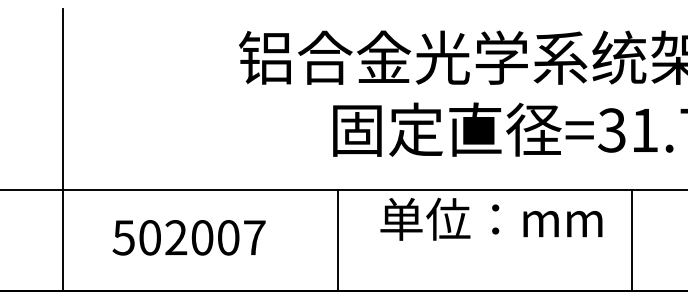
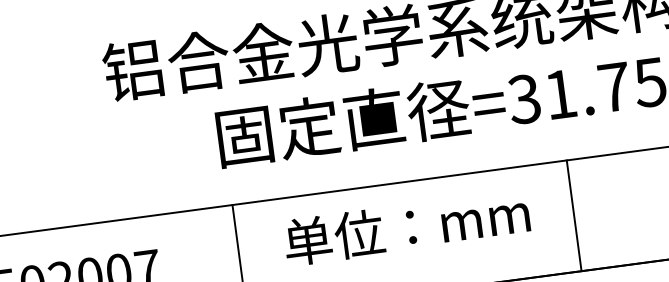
text: (491, 218) -> (406, 226), moved
line: (631, 240) -> (574, 215), moved

